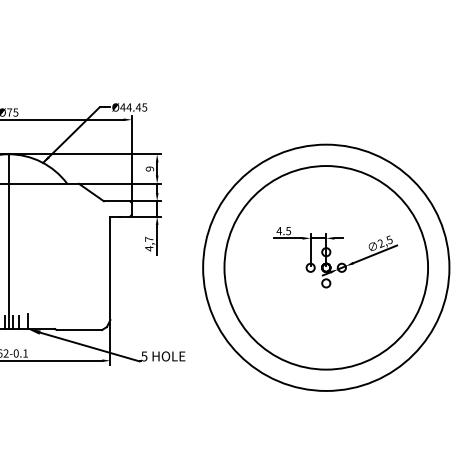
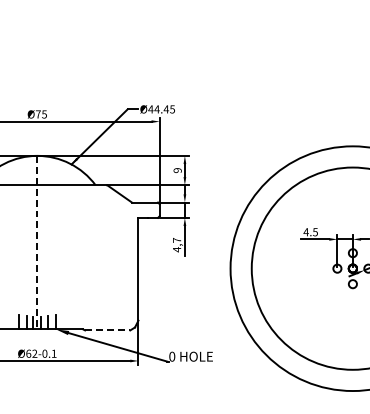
line: (8, 242) -> (37, 243), solid -> dashed
line: (79, 329) -> (107, 329), solid -> dashed
text: (144, 356) -> (172, 356), 5 -> 0

